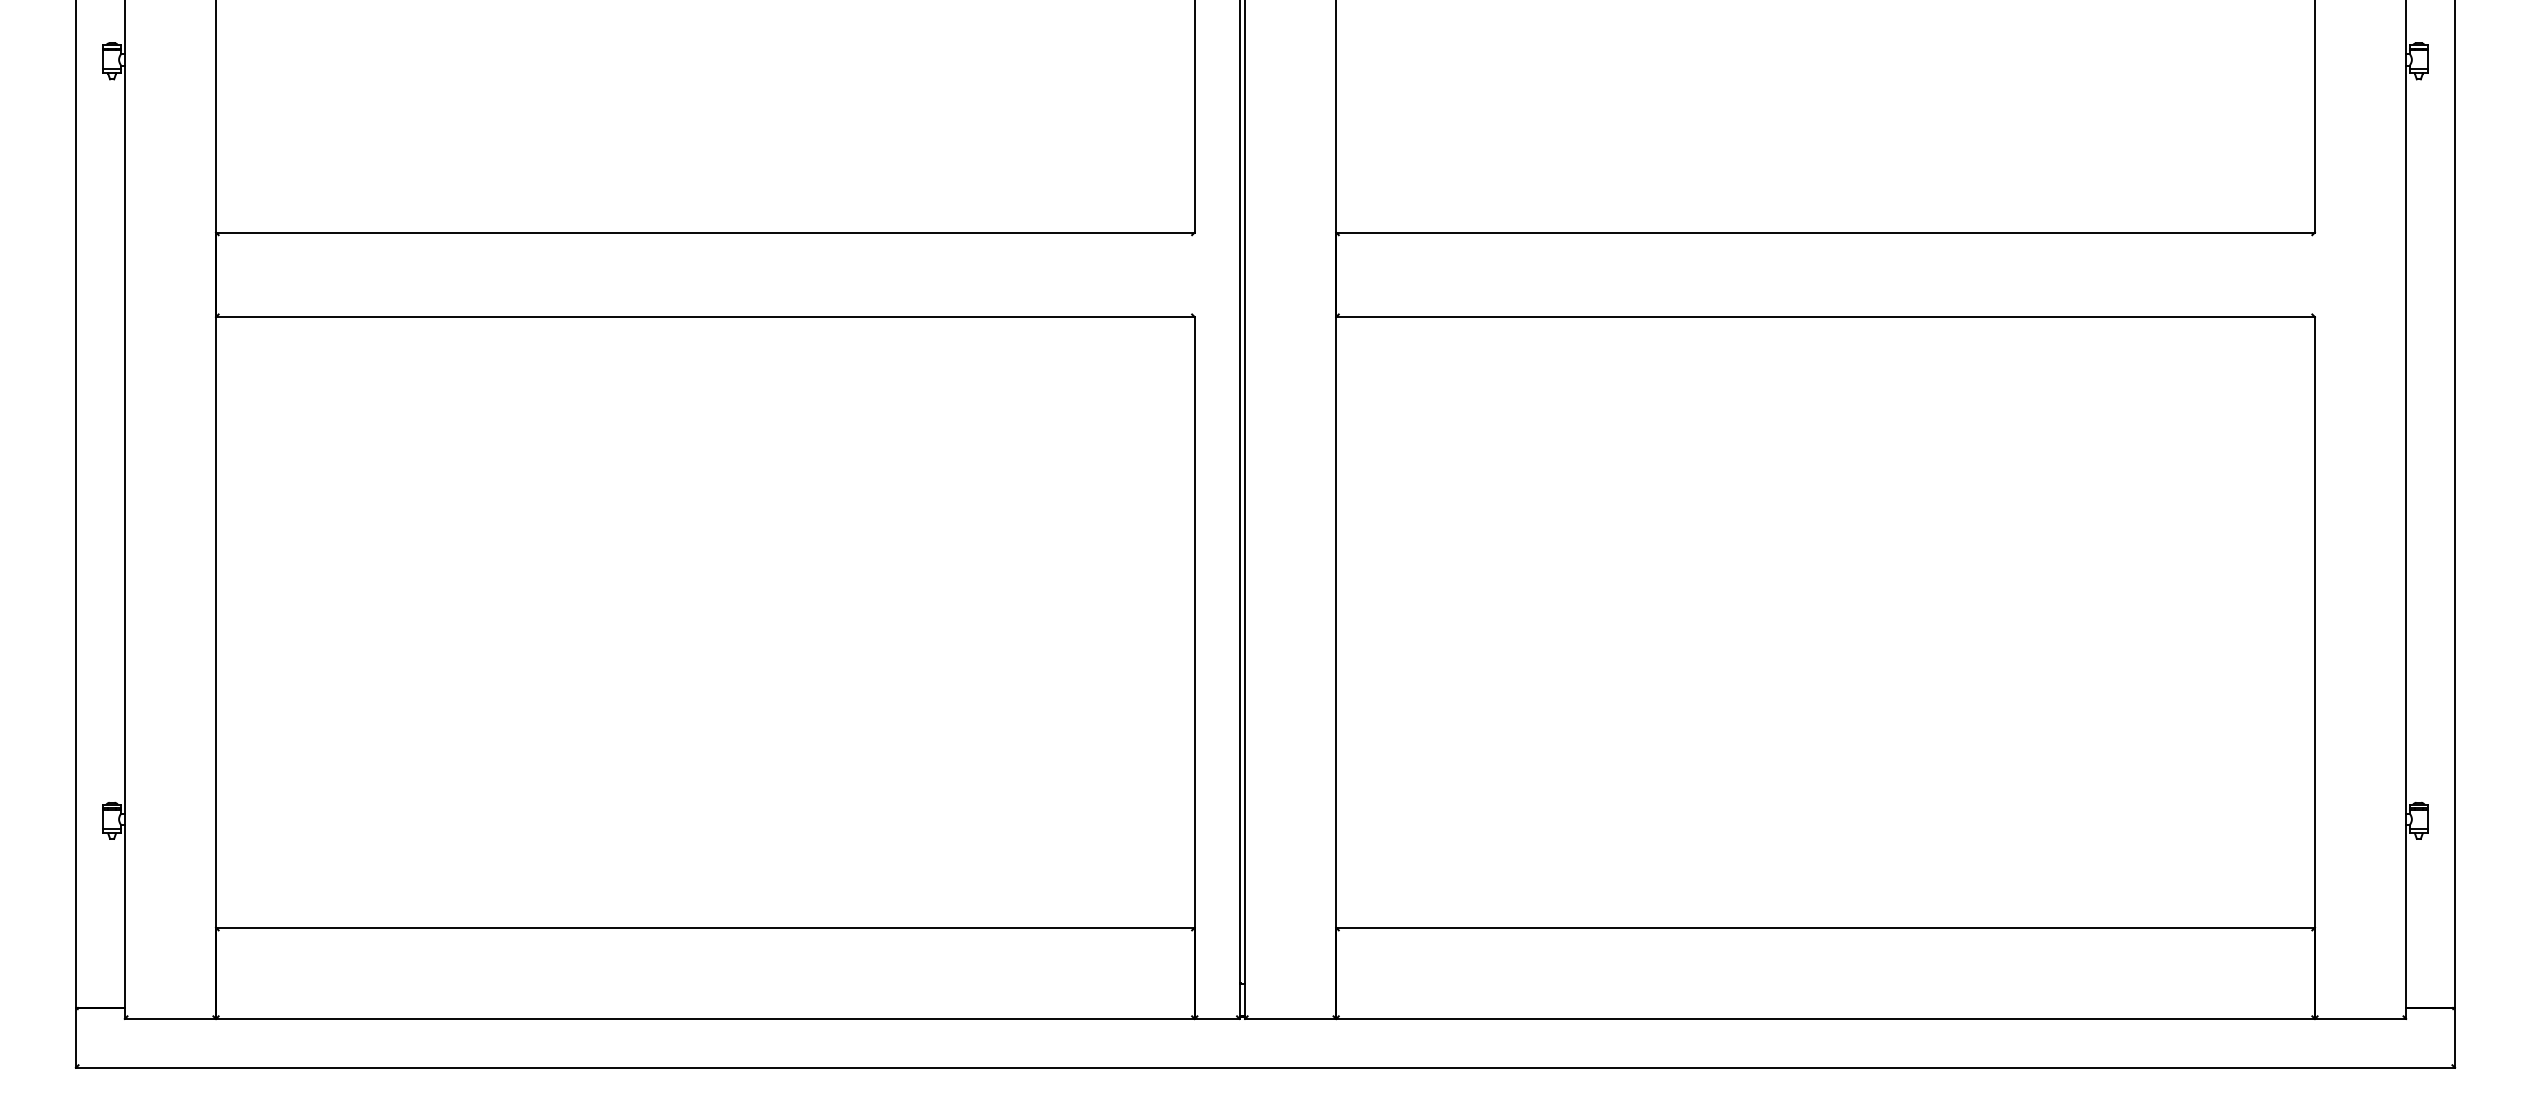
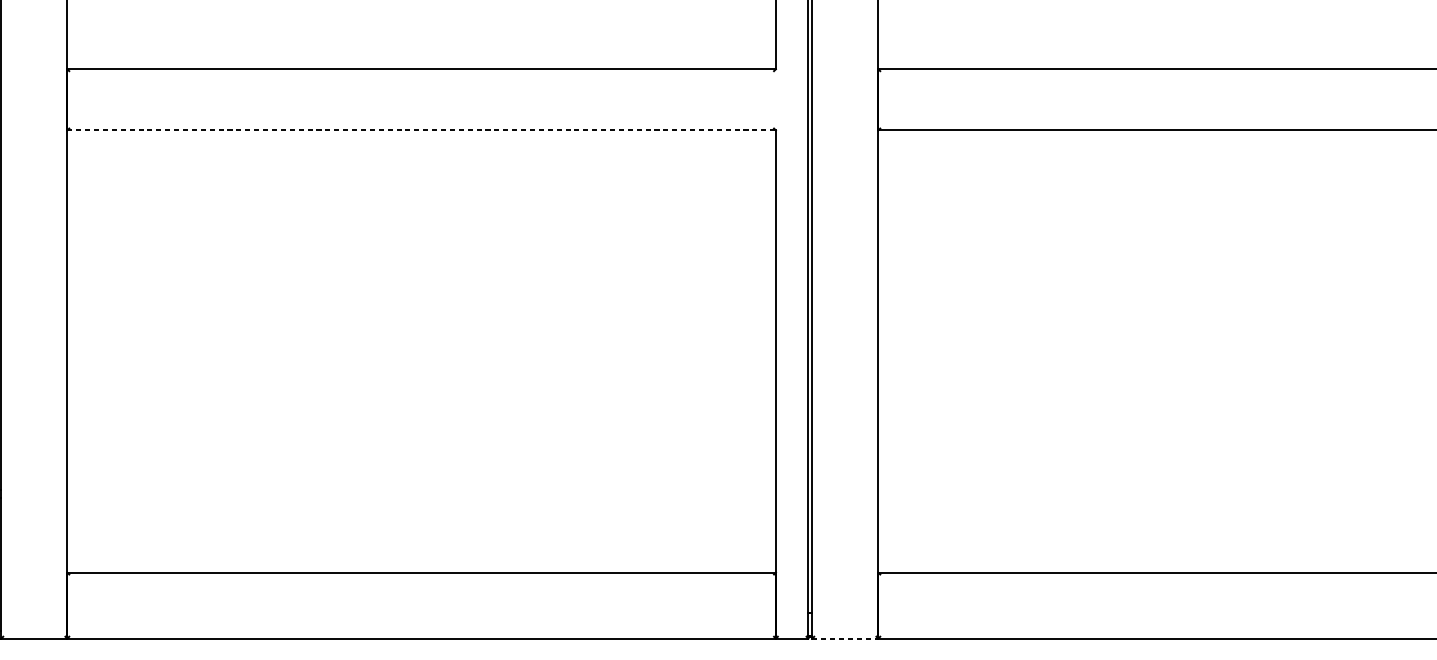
line: (705, 317) -> (421, 130), solid -> dashed
line: (1290, 1018) -> (845, 638), solid -> dashed

